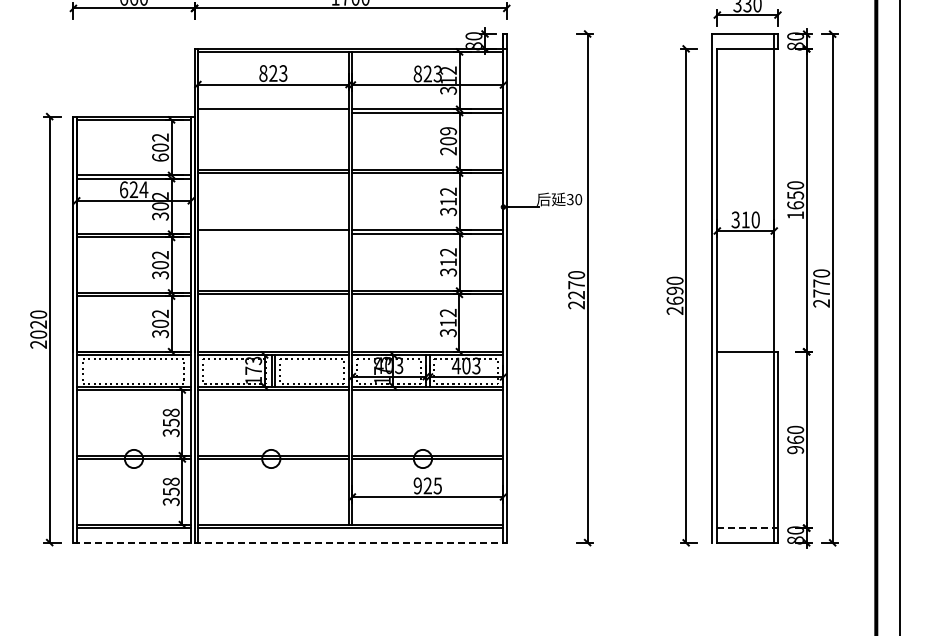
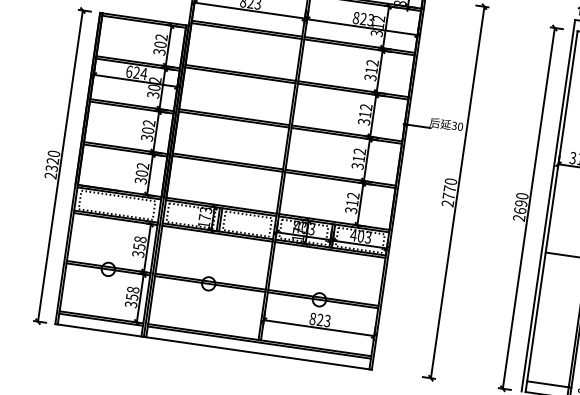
line: (273, 112) -> (246, 31), added
text: (448, 141) -> (371, 70), 209 -> 312
text: (160, 157) -> (159, 52), 602 -> 302
line: (273, 233) -> (234, 119), added
text: (576, 295) -> (448, 196), 2270 -> 2770
text: (38, 334) -> (51, 168), 2020 -> 2320
text: (427, 485) -> (319, 319), 925 -> 823
line: (748, 528) -> (549, 384), dashed -> solid
line: (290, 542) -> (213, 346), dashed -> solid

